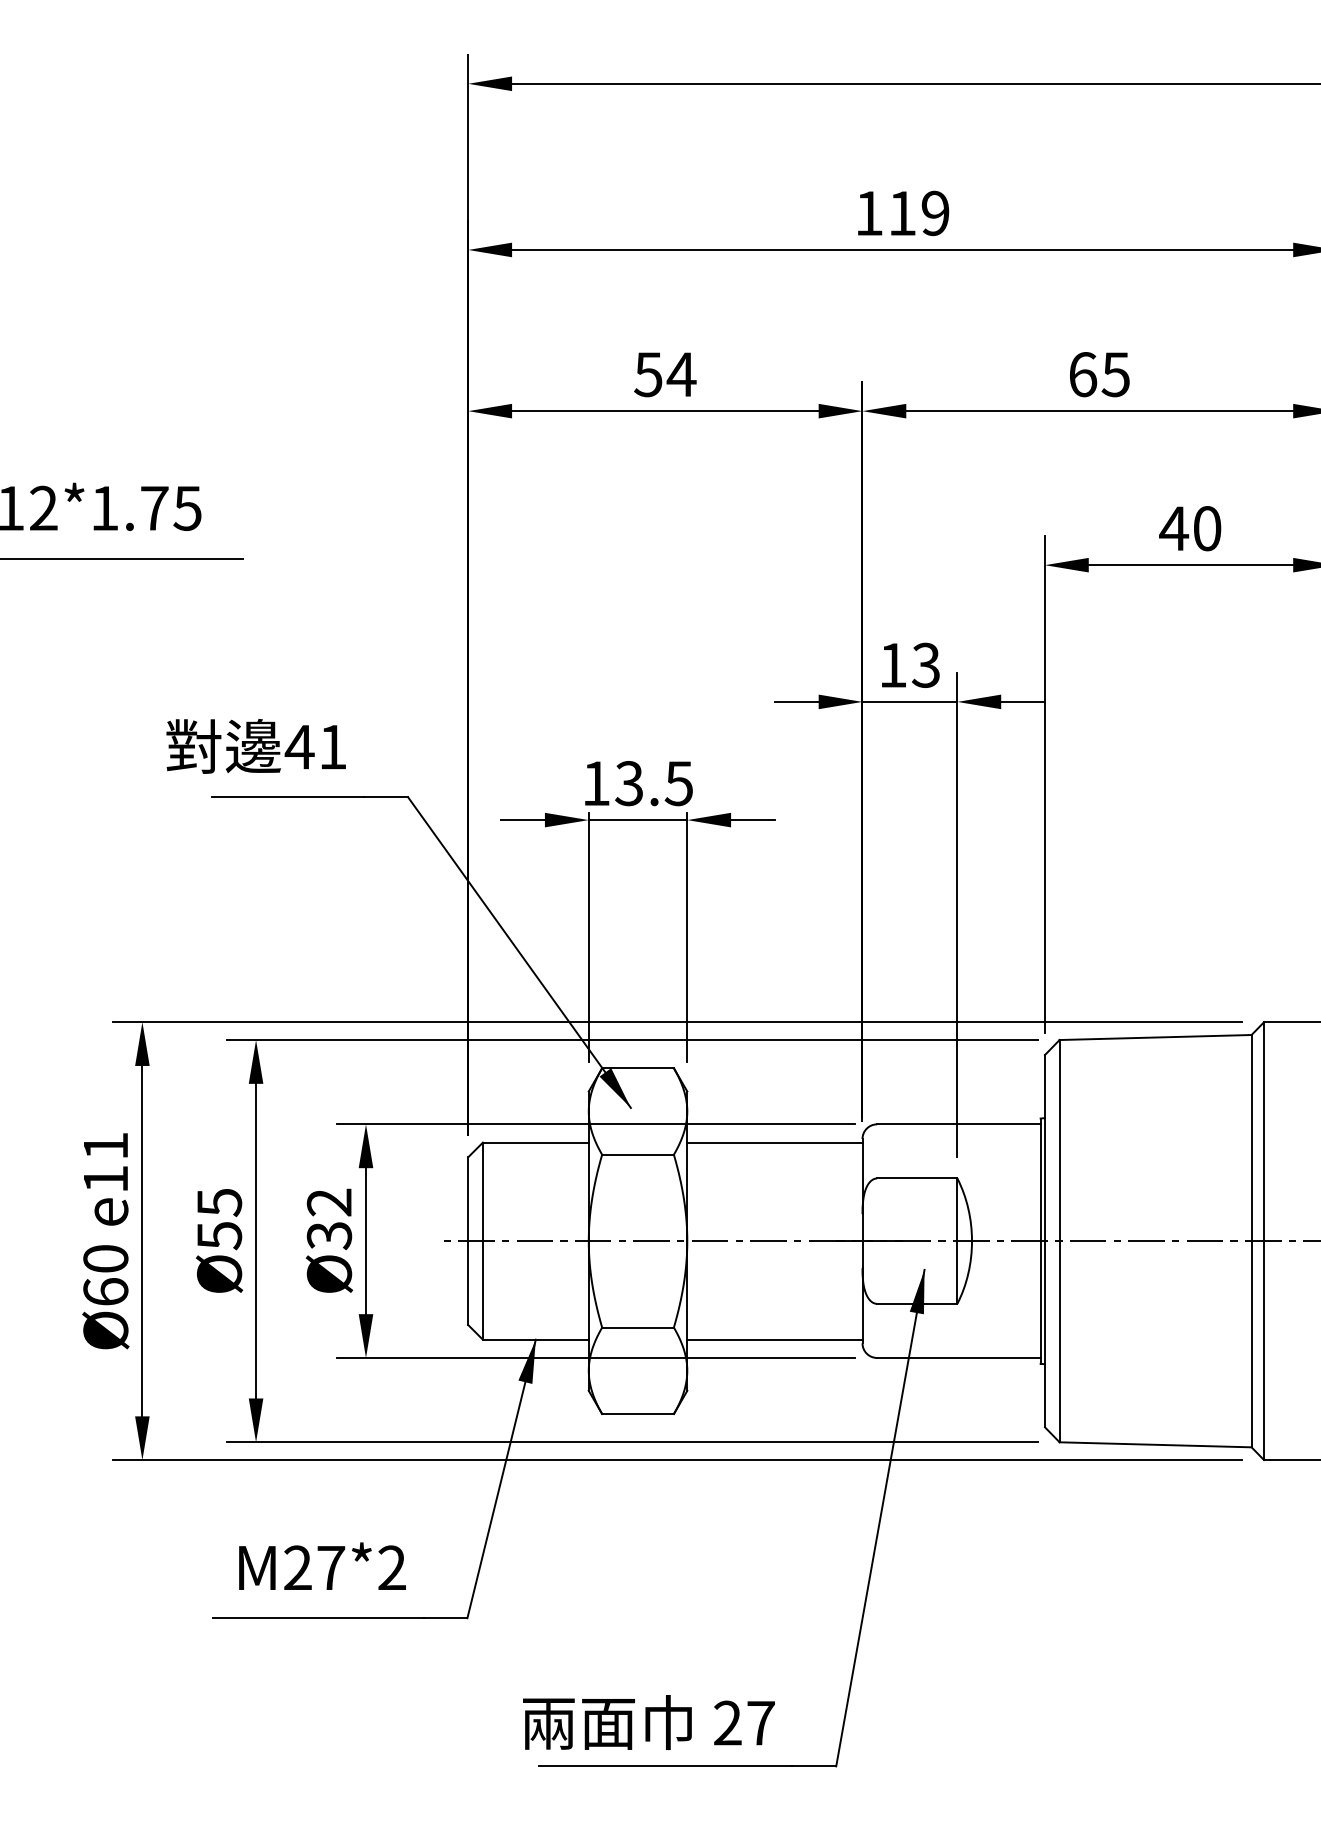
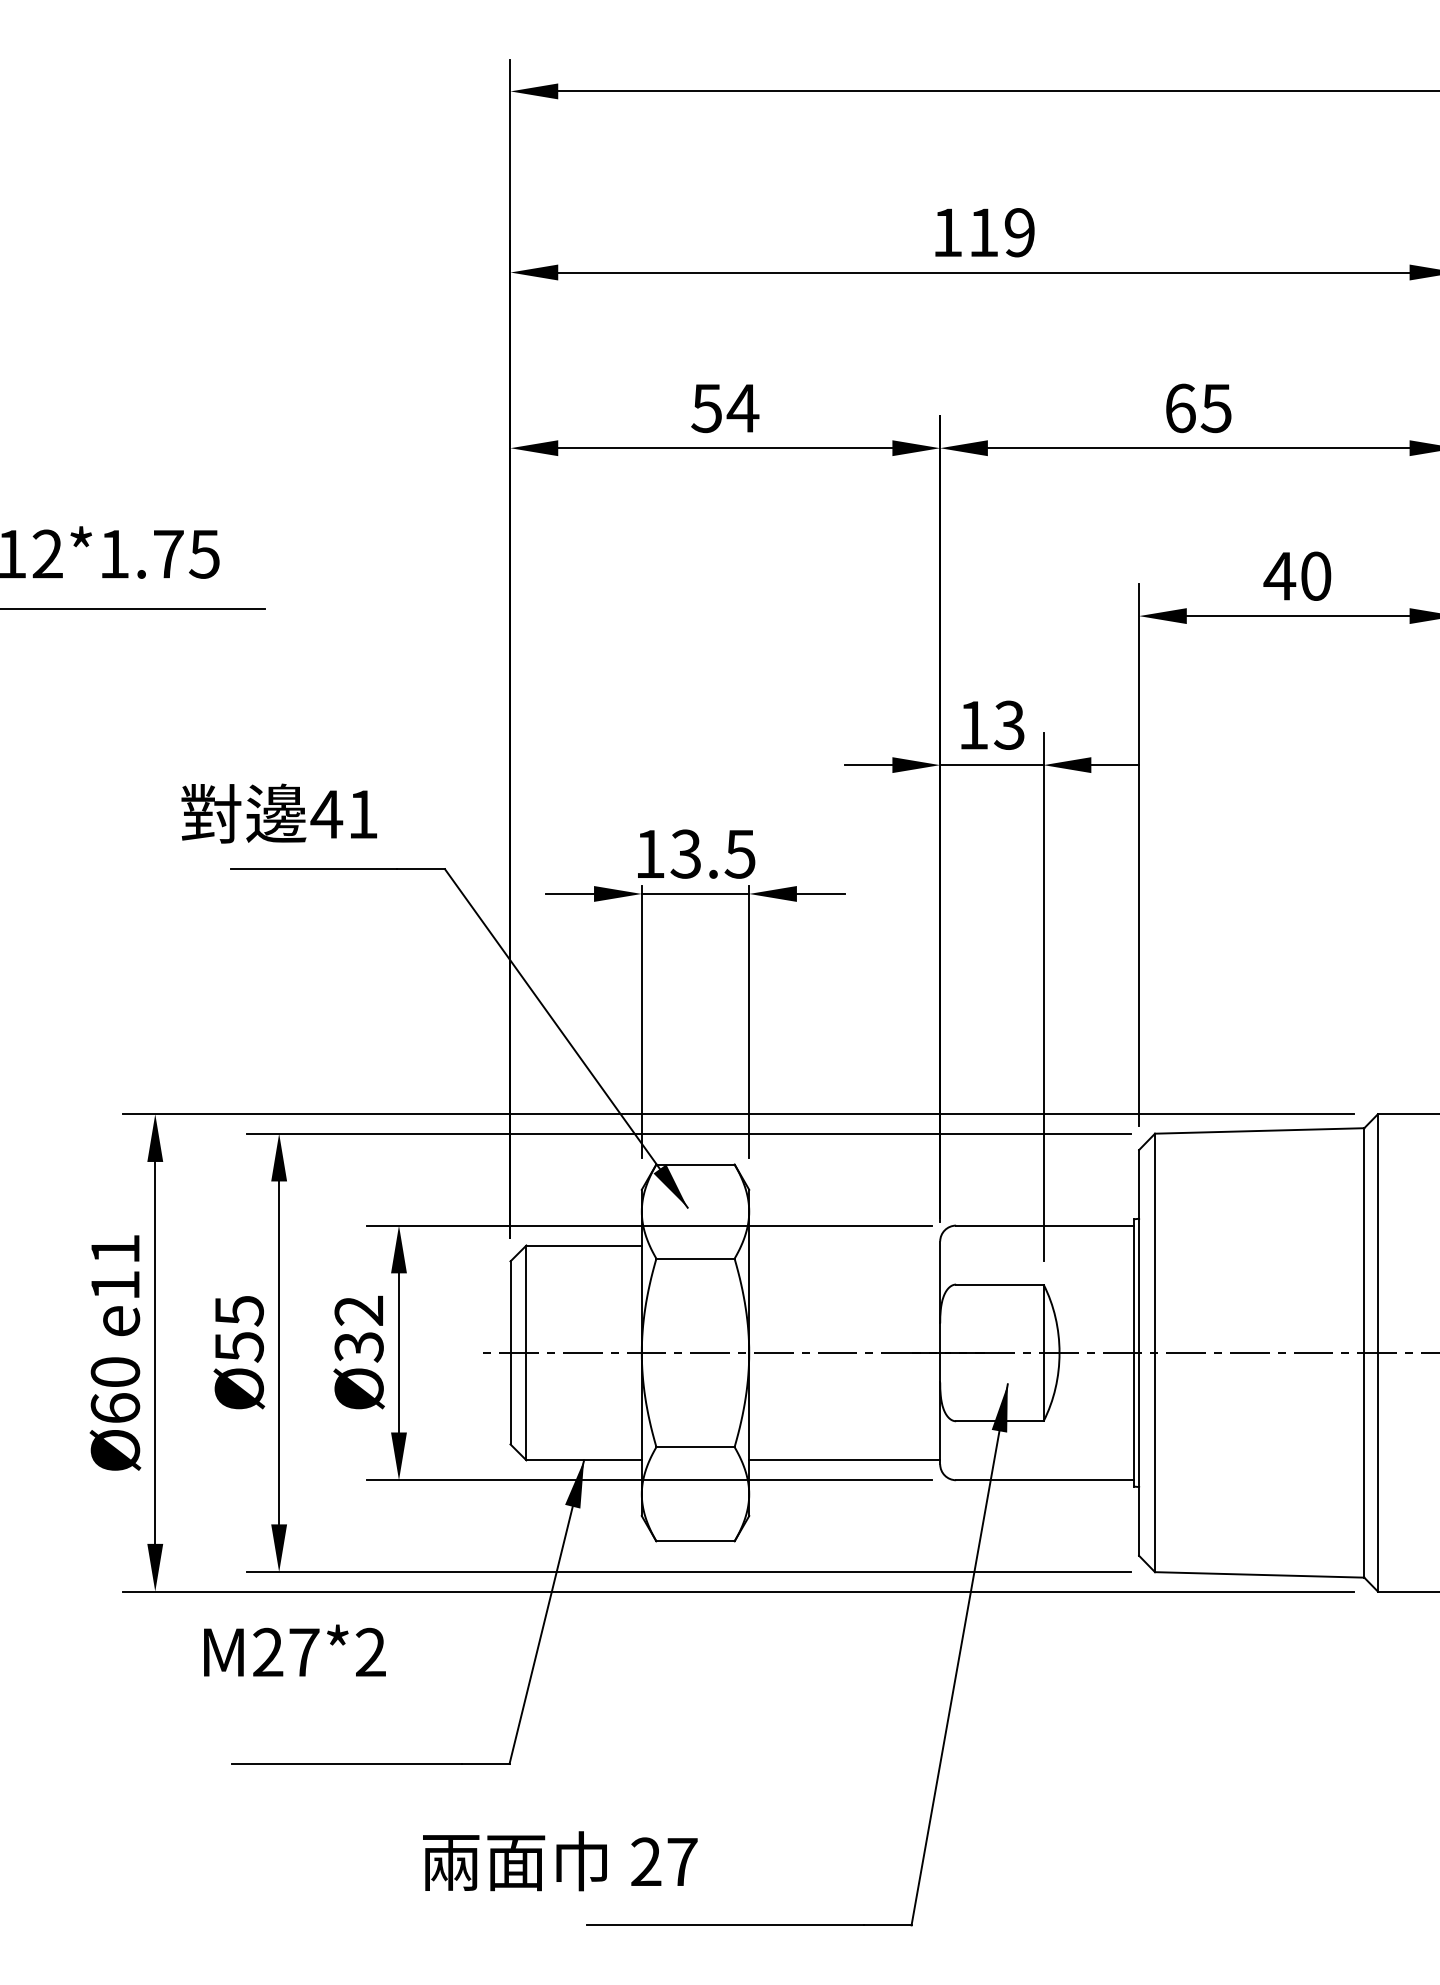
line: (774, 1142) -> (844, 1245), removed
text: (322, 1565) -> (294, 1649), moved
text: (648, 1722) -> (559, 1861), moved

